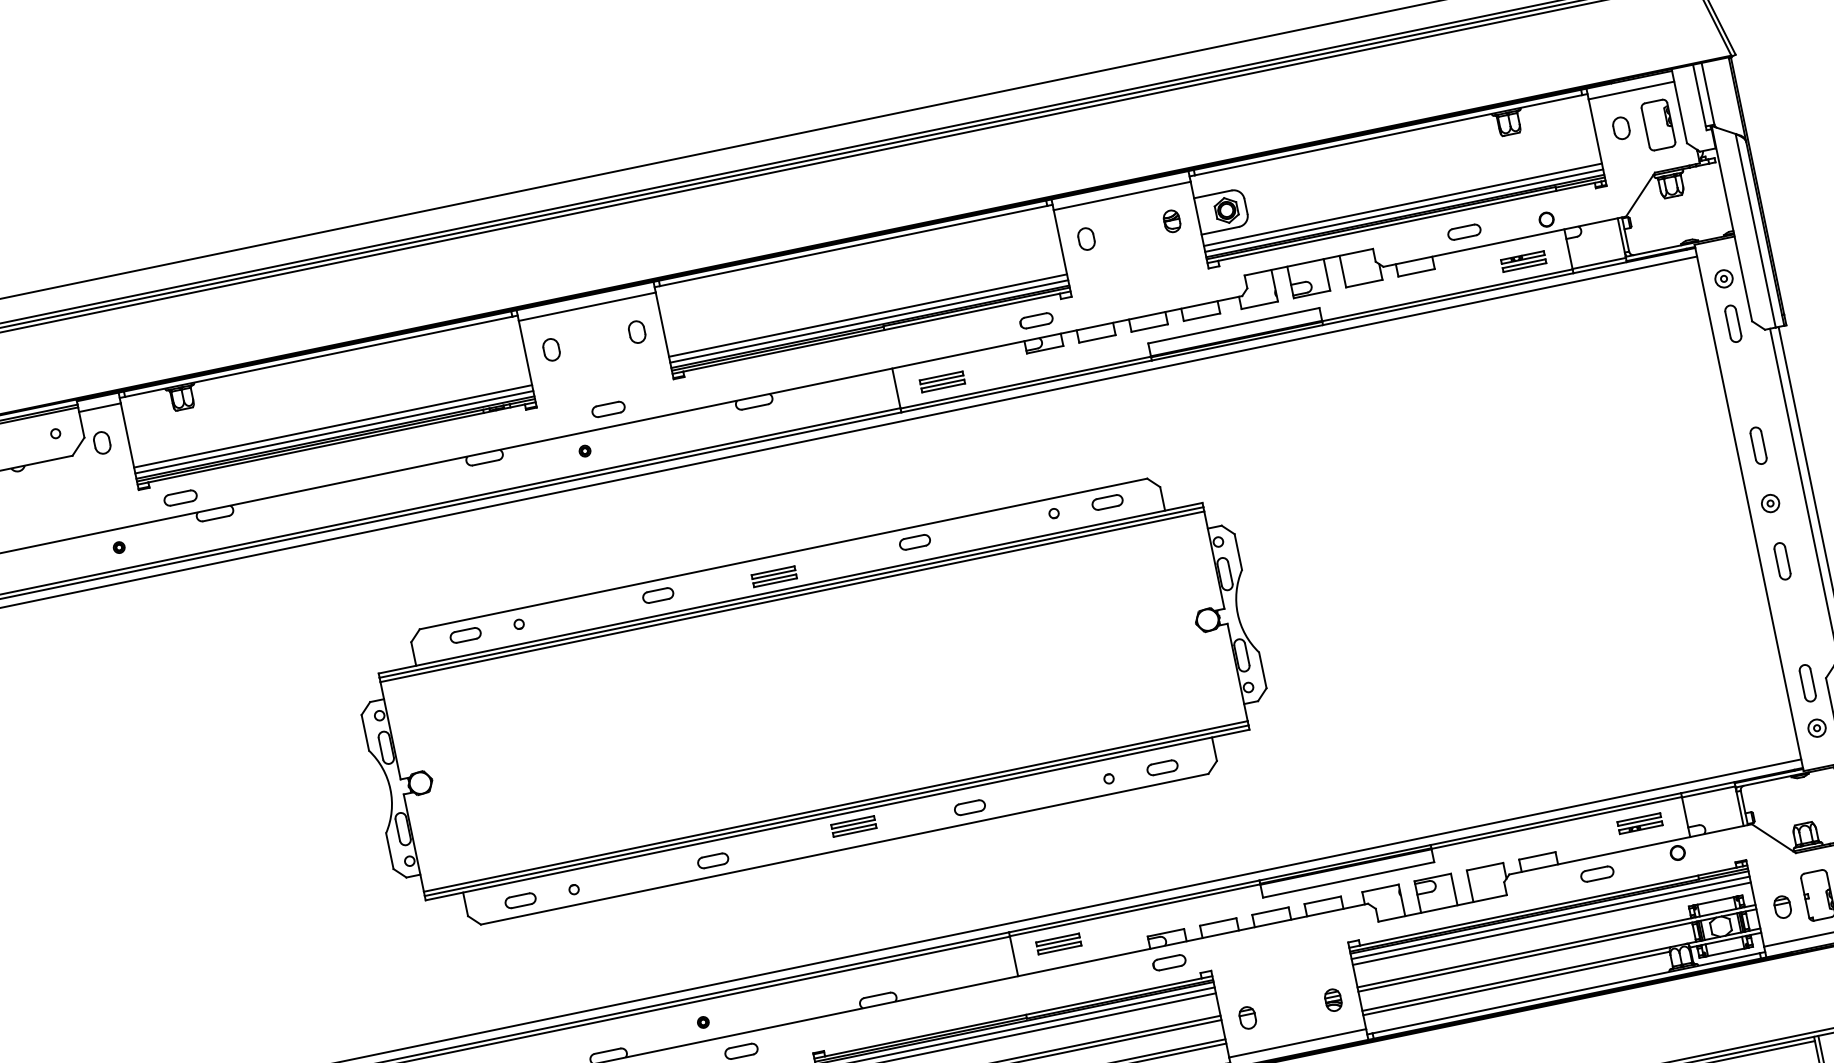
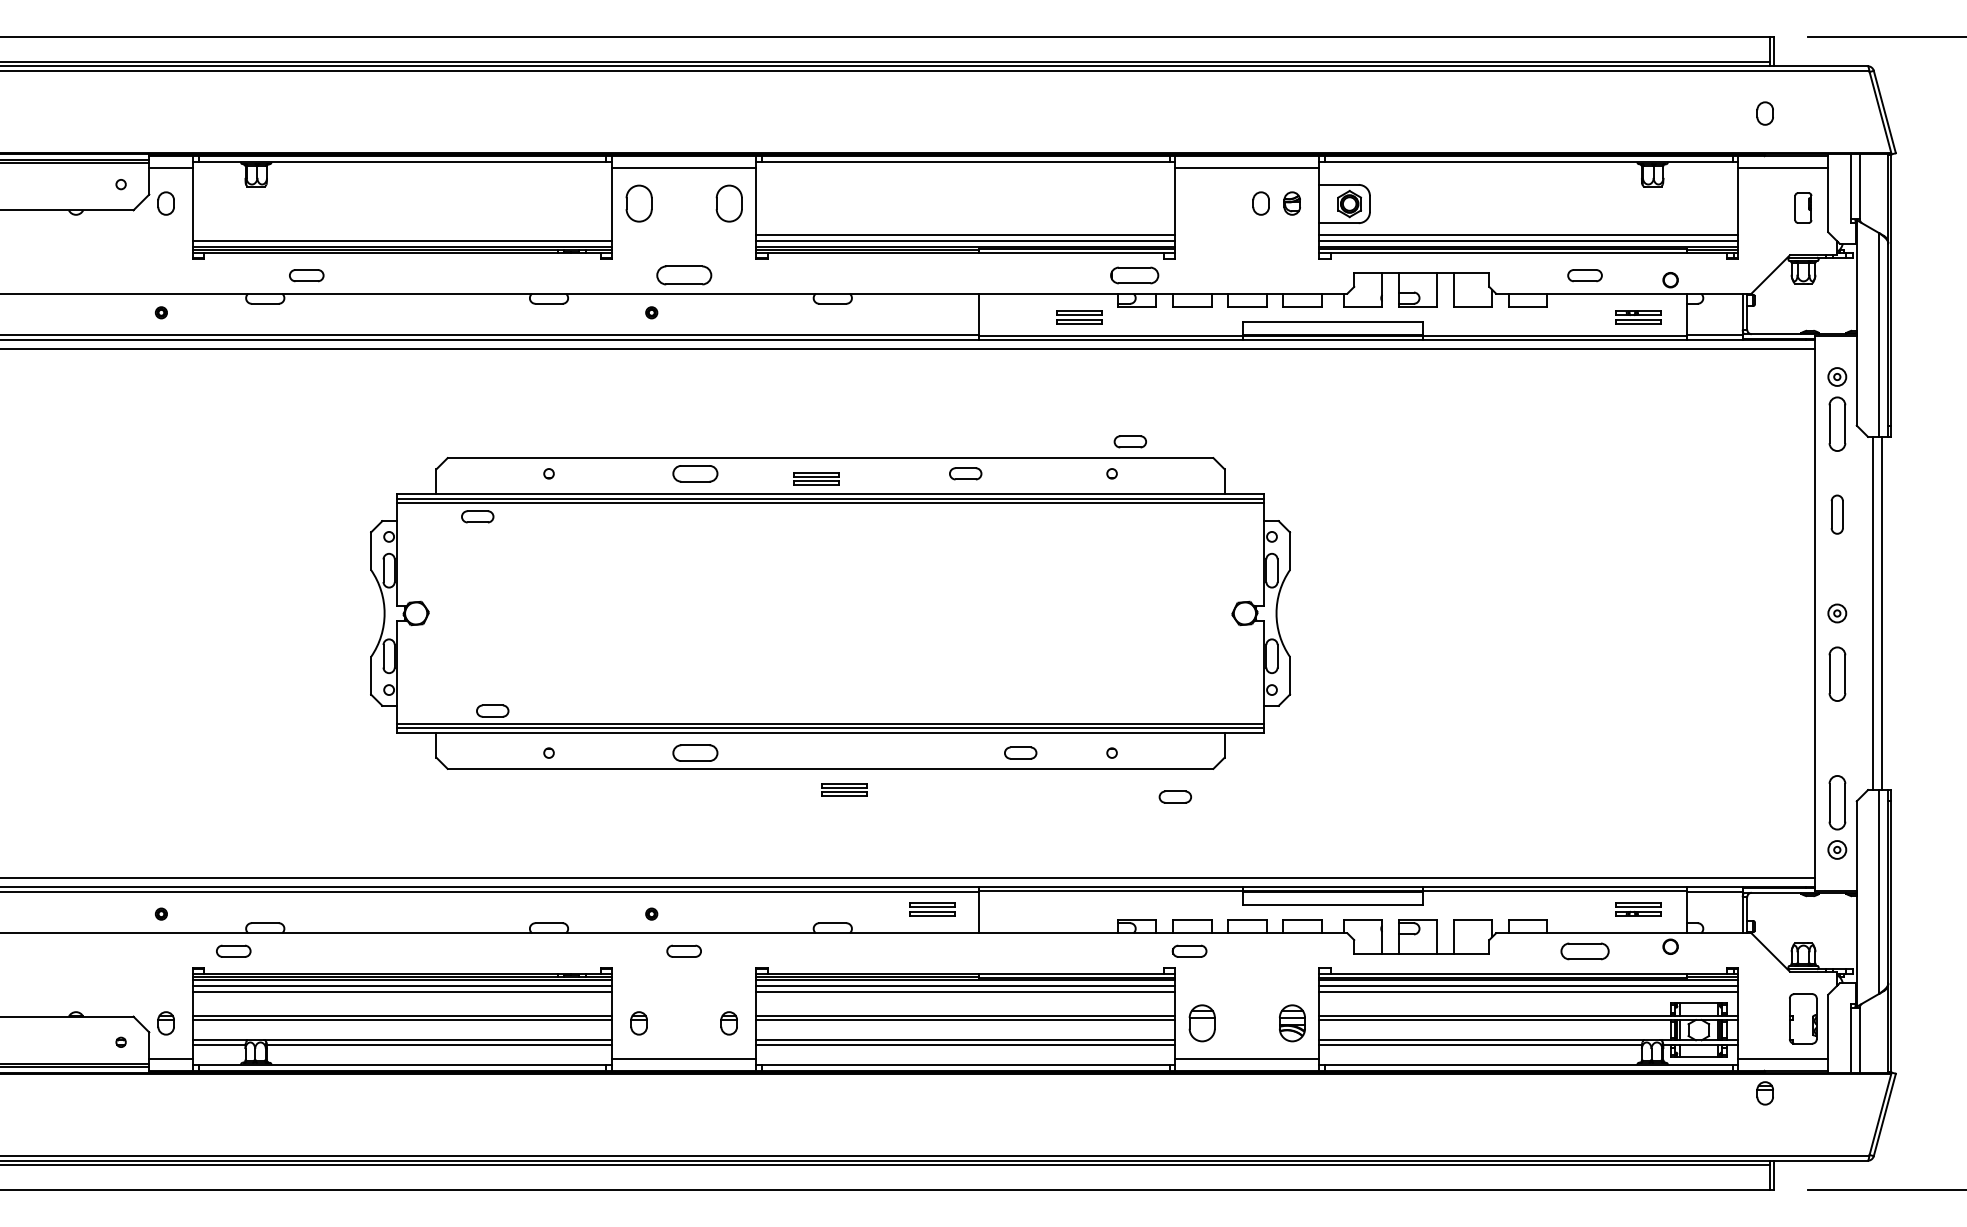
part: (1658, 124) -> (1803, 207), size x0.6
part: (1620, 128) -> (1764, 113), moved
part: (1085, 239) -> (1260, 203), moved
part: (1036, 320) -> (1134, 275), size x1.4
part: (1732, 324) -> (1836, 424), size x1.4
part: (636, 332) -> (728, 203), size x1.6
part: (550, 349) -> (638, 203), size x1.6
part: (942, 381) -> (1079, 317), moved
part: (607, 409) -> (683, 275), size x1.6
line: (333, 426) -> (402, 235), removed
part: (1757, 445) -> (1836, 514), moved
part: (180, 497) -> (306, 275), moved
part: (1106, 502) -> (1129, 441), moved
part: (1781, 561) -> (1836, 674), size x1.4
part: (658, 595) -> (695, 473), size x1.4
part: (465, 635) -> (477, 516), moved
part: (1806, 683) -> (1836, 802), size x1.4
part: (1161, 767) -> (1174, 796), moved
part: (969, 807) -> (1020, 752), moved
part: (853, 826) -> (844, 789), moved
part: (713, 860) -> (695, 752), size x1.4
part: (1596, 873) -> (1584, 950), size x1.4
part: (520, 900) -> (492, 710), moved
part: (1782, 907) -> (1764, 1093), moved
part: (1058, 944) -> (932, 909), moved
part: (1169, 961) -> (1189, 950), moved
part: (1332, 1000) -> (1291, 1023), size x1.6
part: (1247, 1018) -> (1201, 1023), size x1.6

